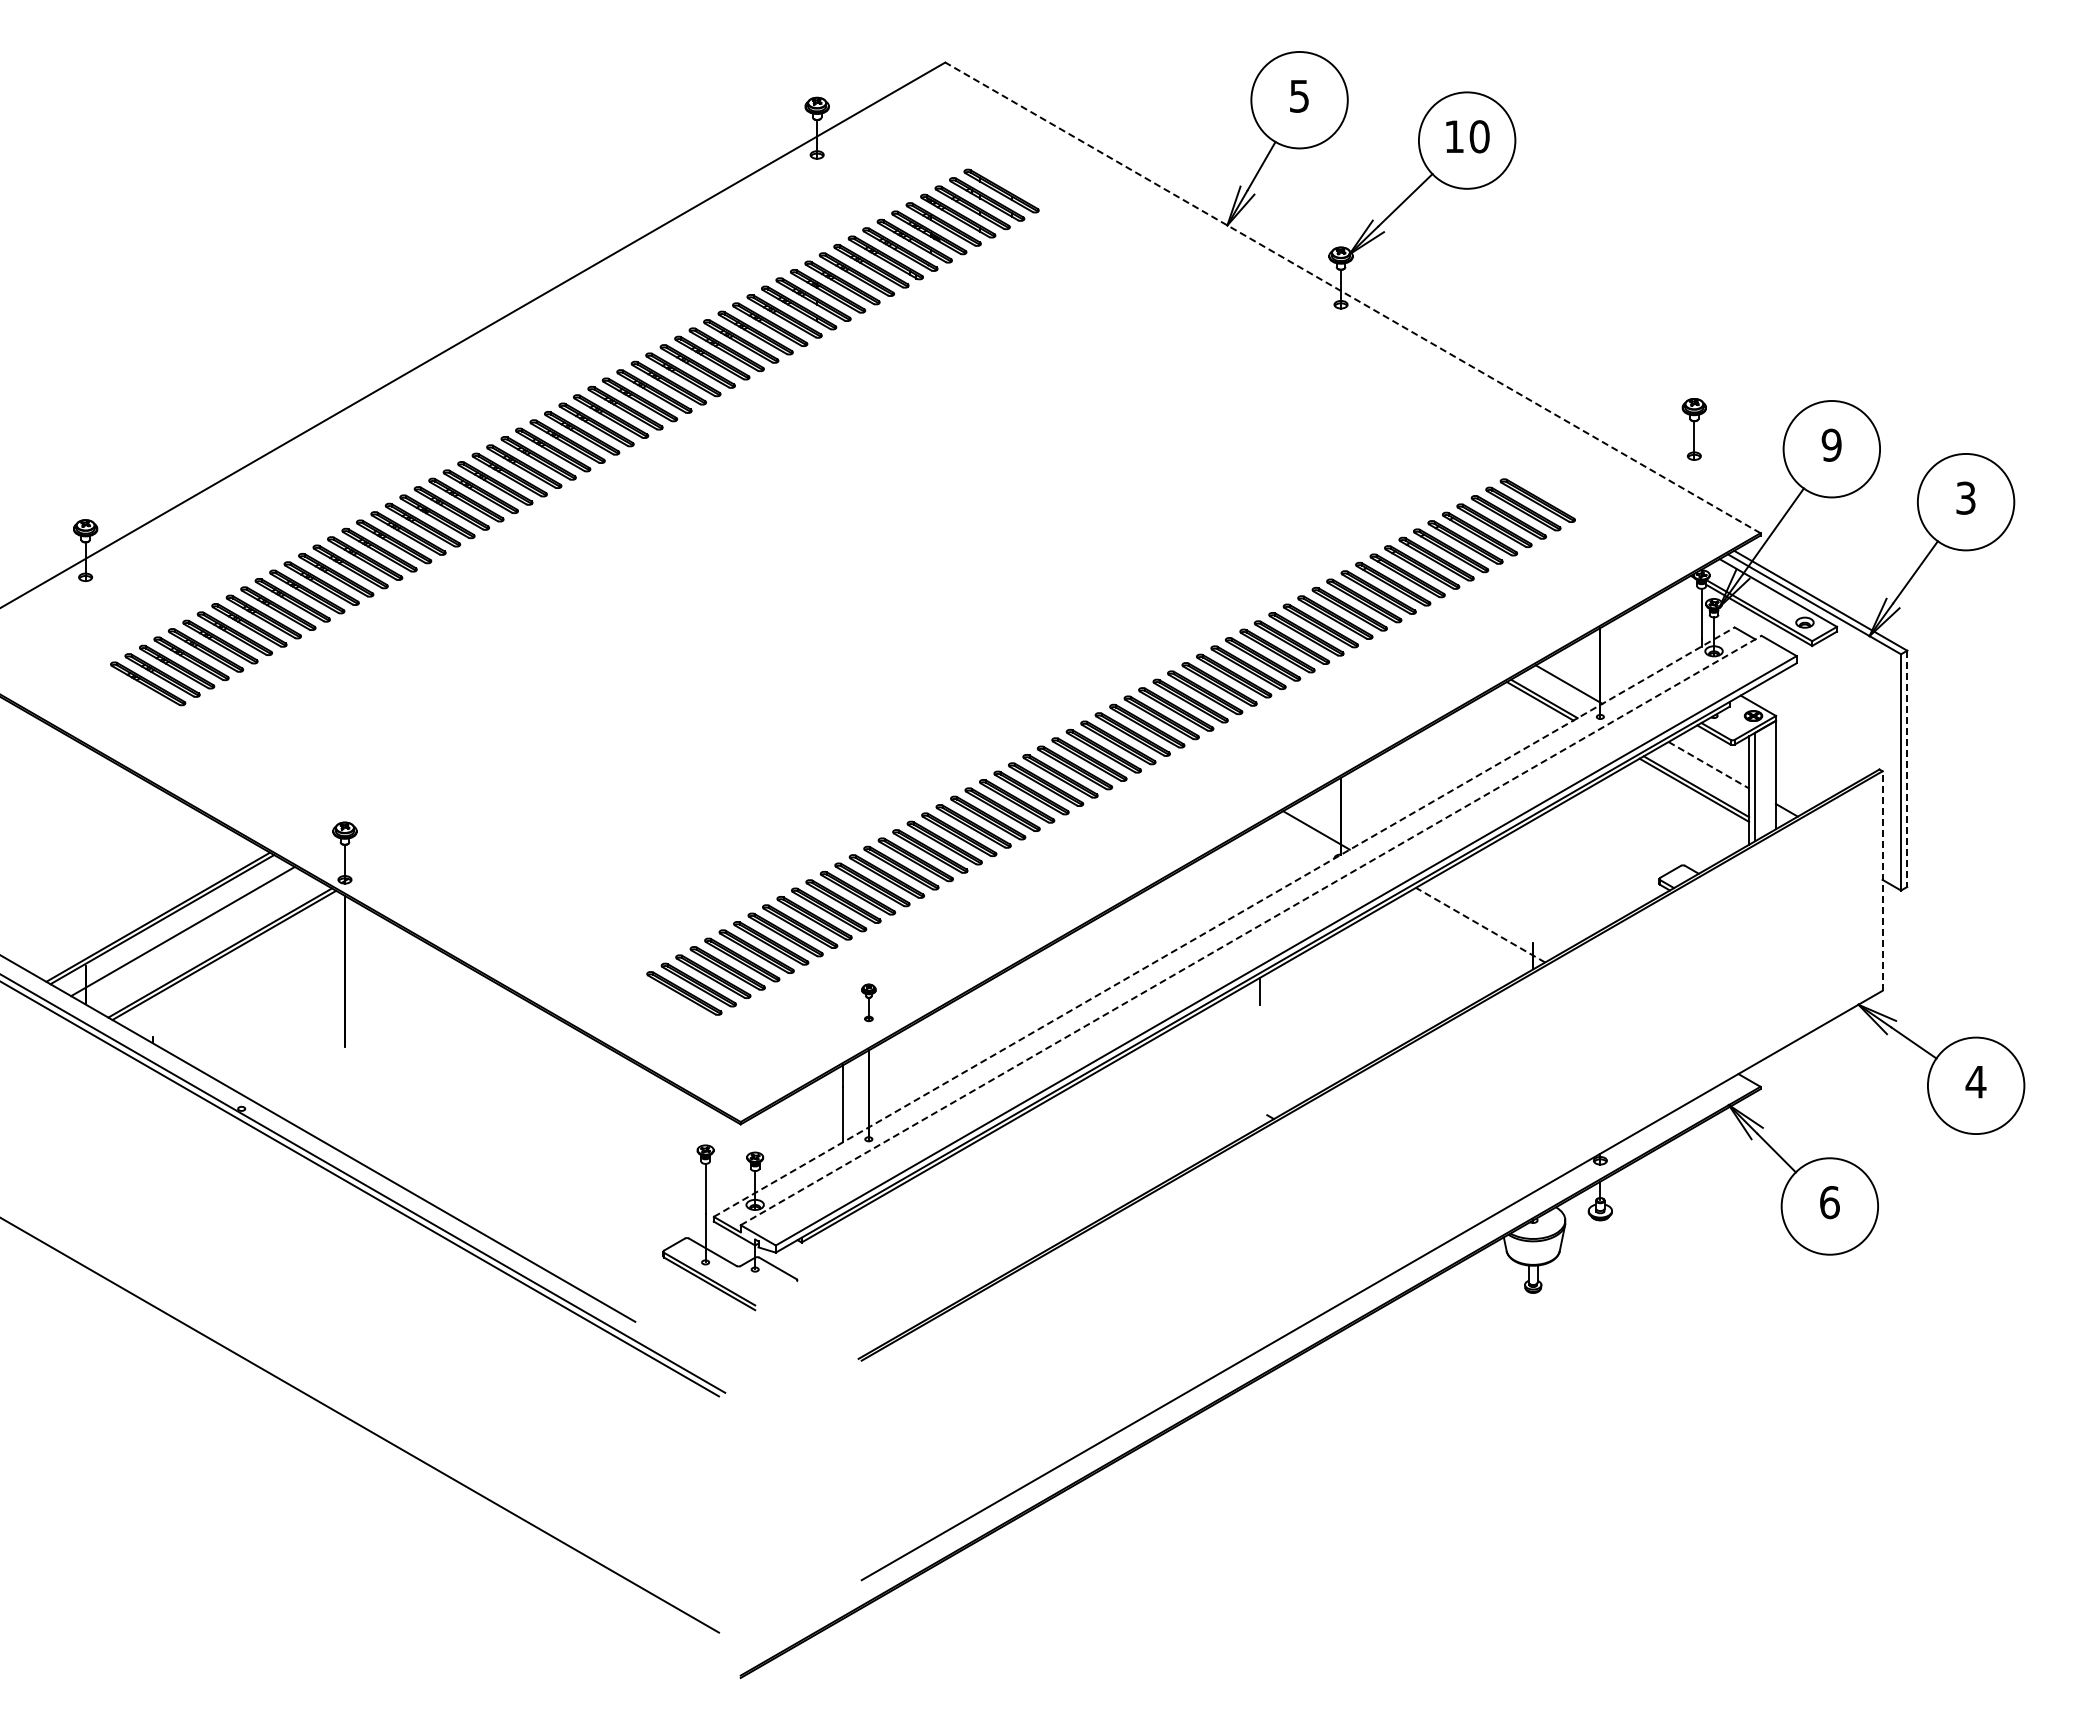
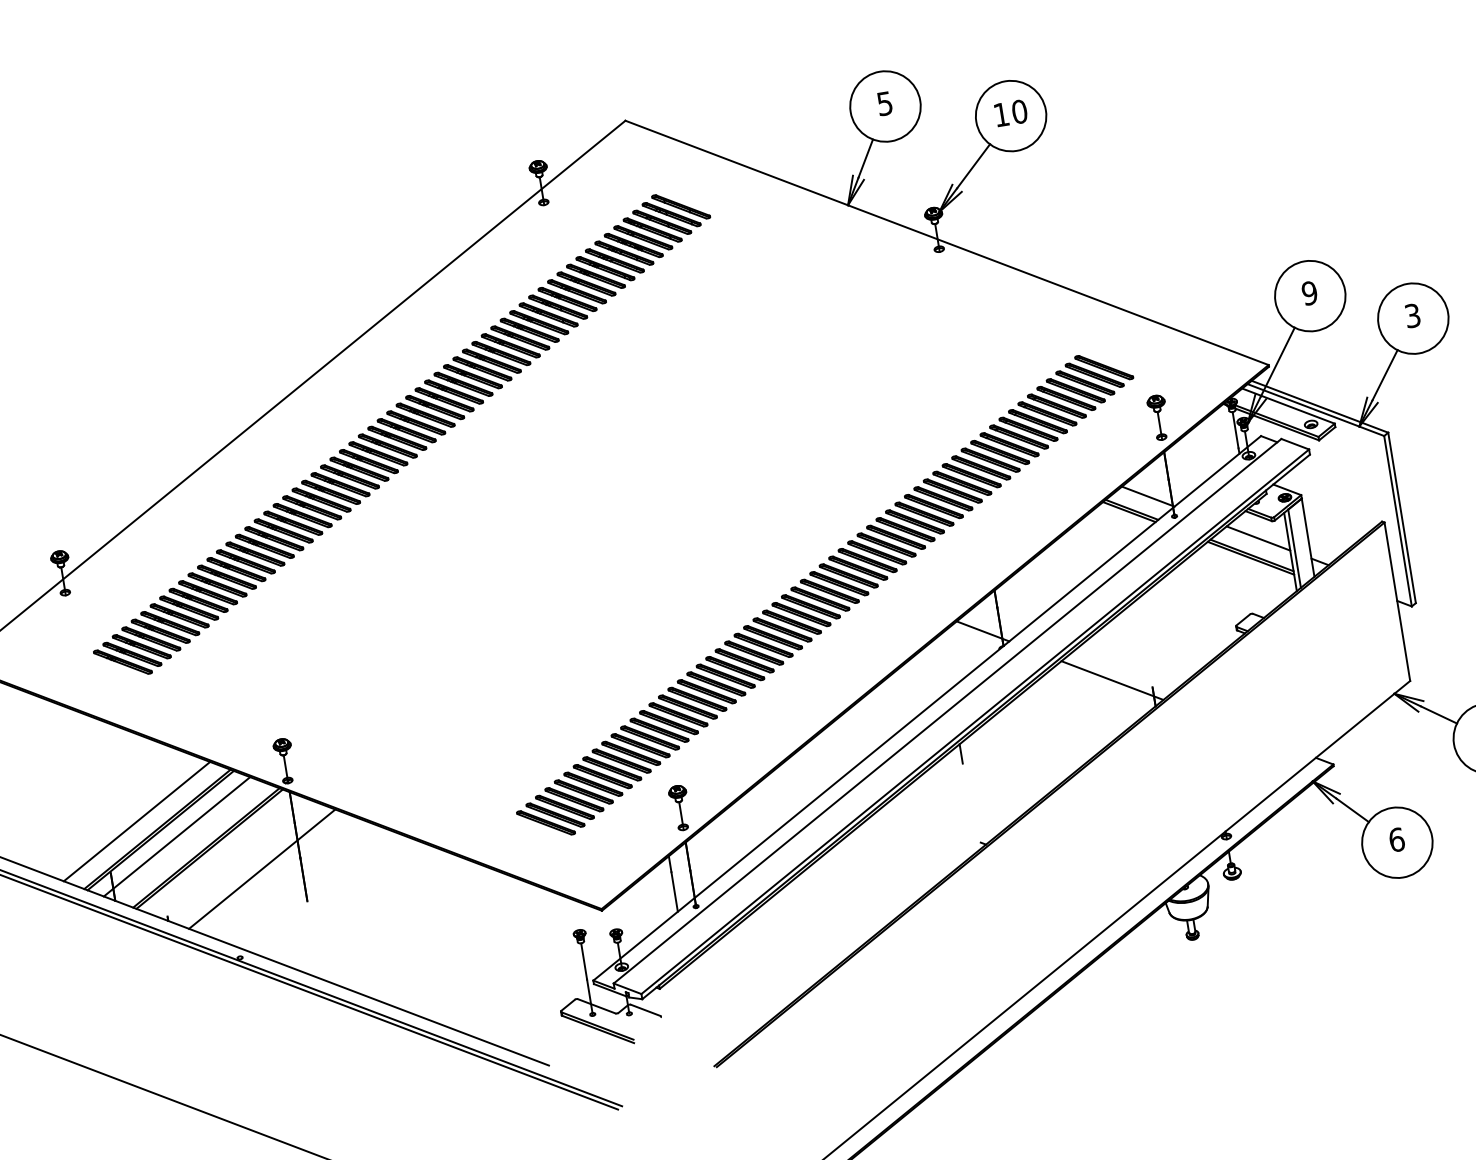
line: (1352, 297) -> (946, 242), dashed -> solid
part: (1693, 429) -> (1158, 418), moved
line: (1708, 765) -> (1258, 538), dashed -> solid
line: (1907, 769) -> (1402, 518), dashed -> solid
line: (1882, 881) -> (1397, 602), dashed -> solid
line: (132, 901) -> (137, 821), added
line: (1224, 921) -> (927, 707), dashed -> solid
line: (1480, 925) -> (1112, 680), dashed -> solid
line: (1251, 930) -> (947, 711), dashed -> solid
line: (290, 993) -> (261, 868), added
part: (868, 1002) -> (679, 807), size x1.67

